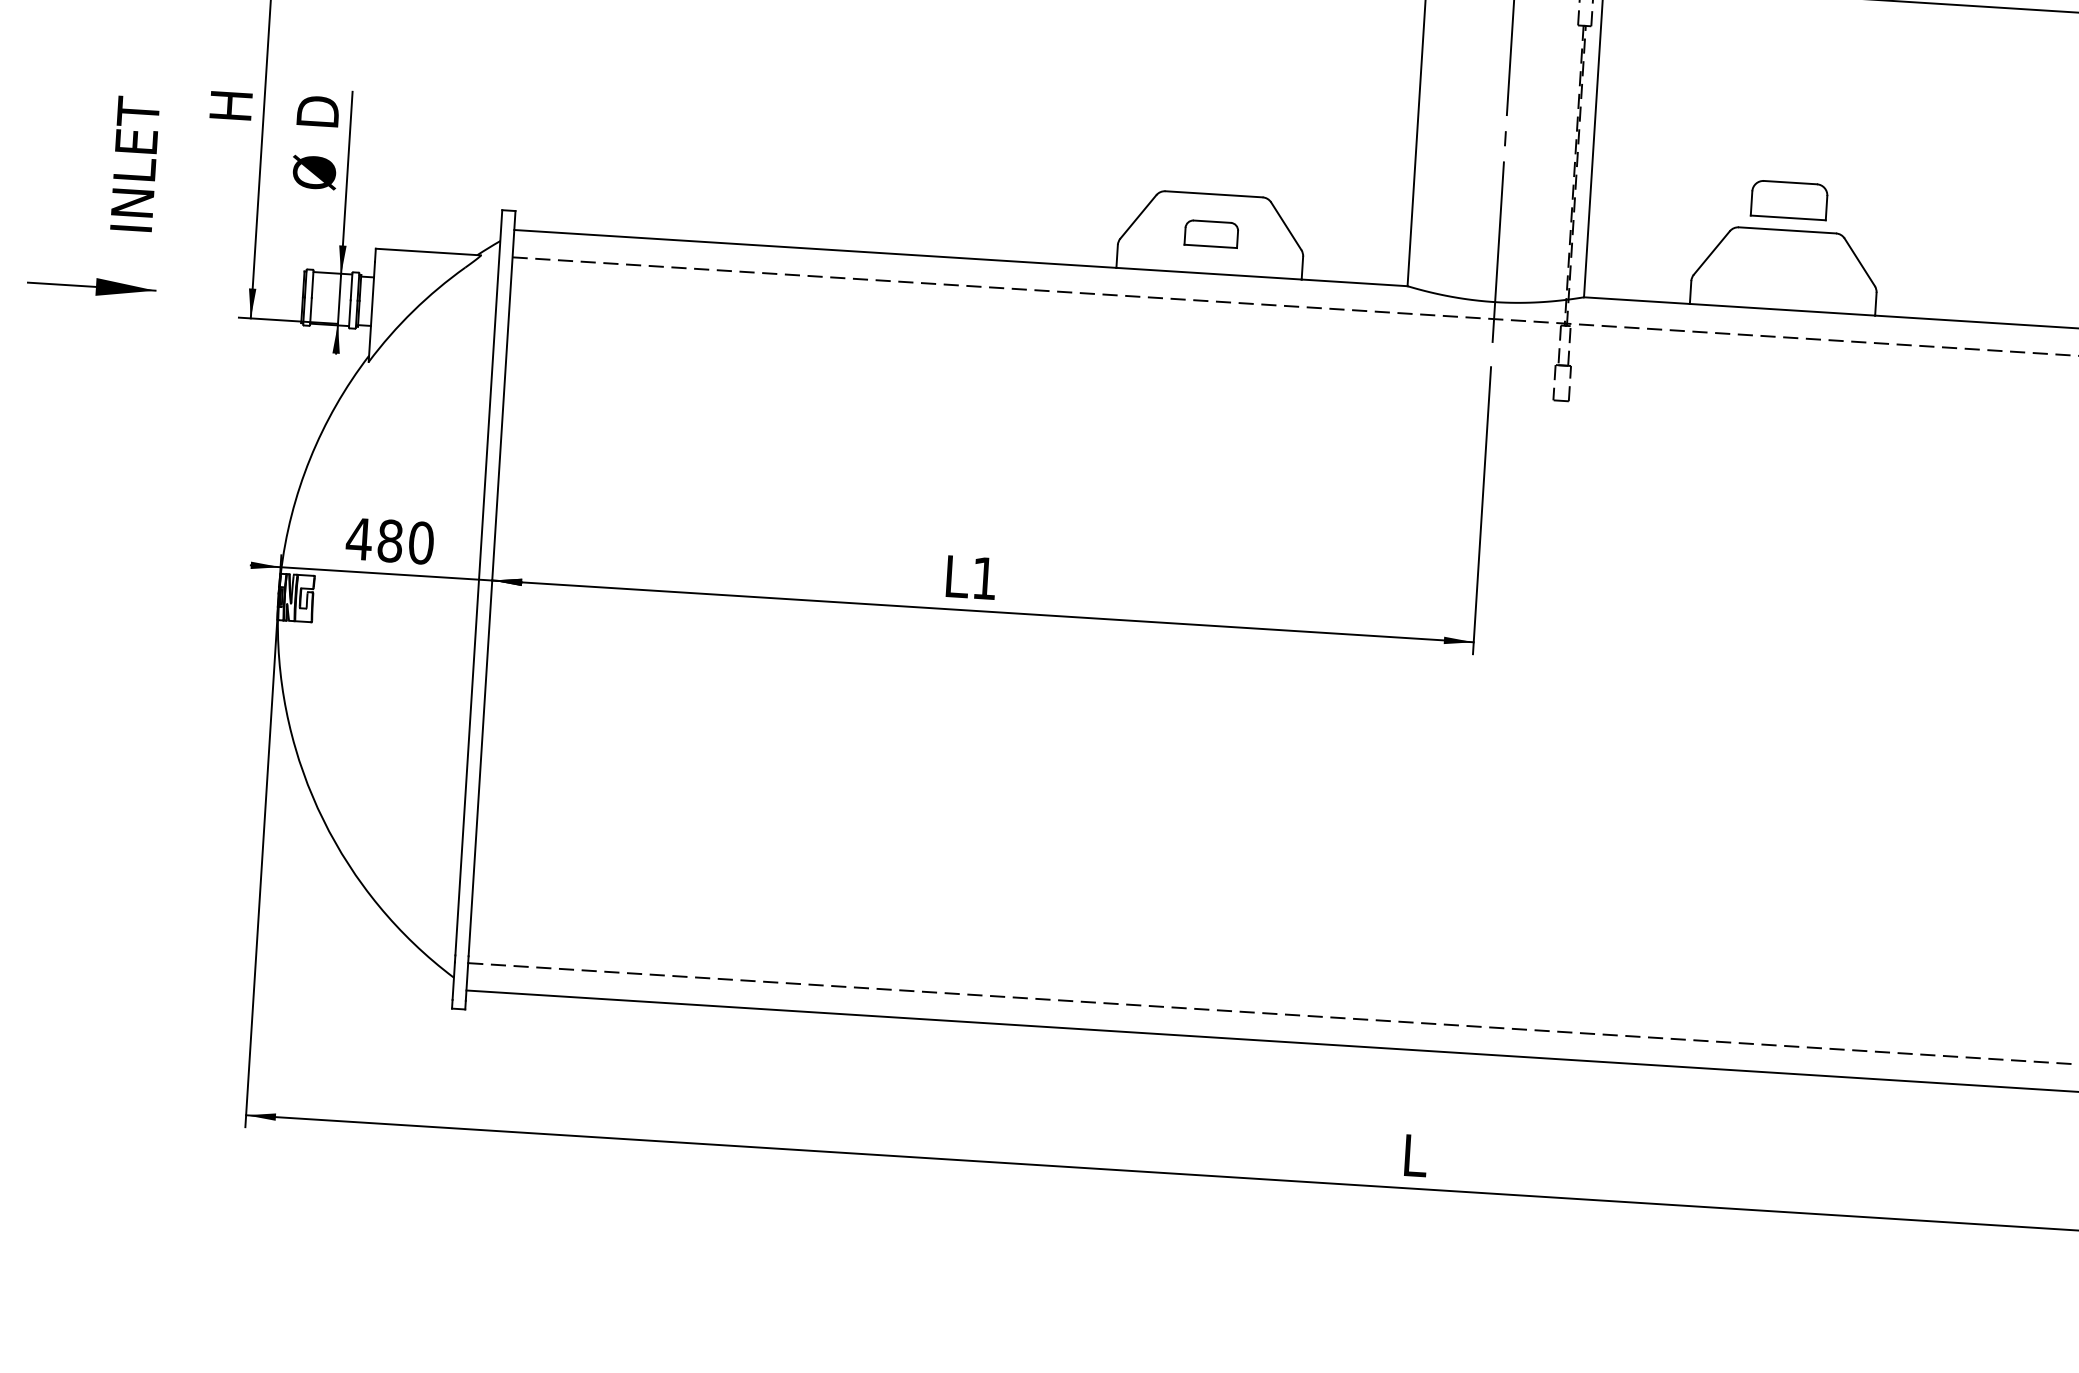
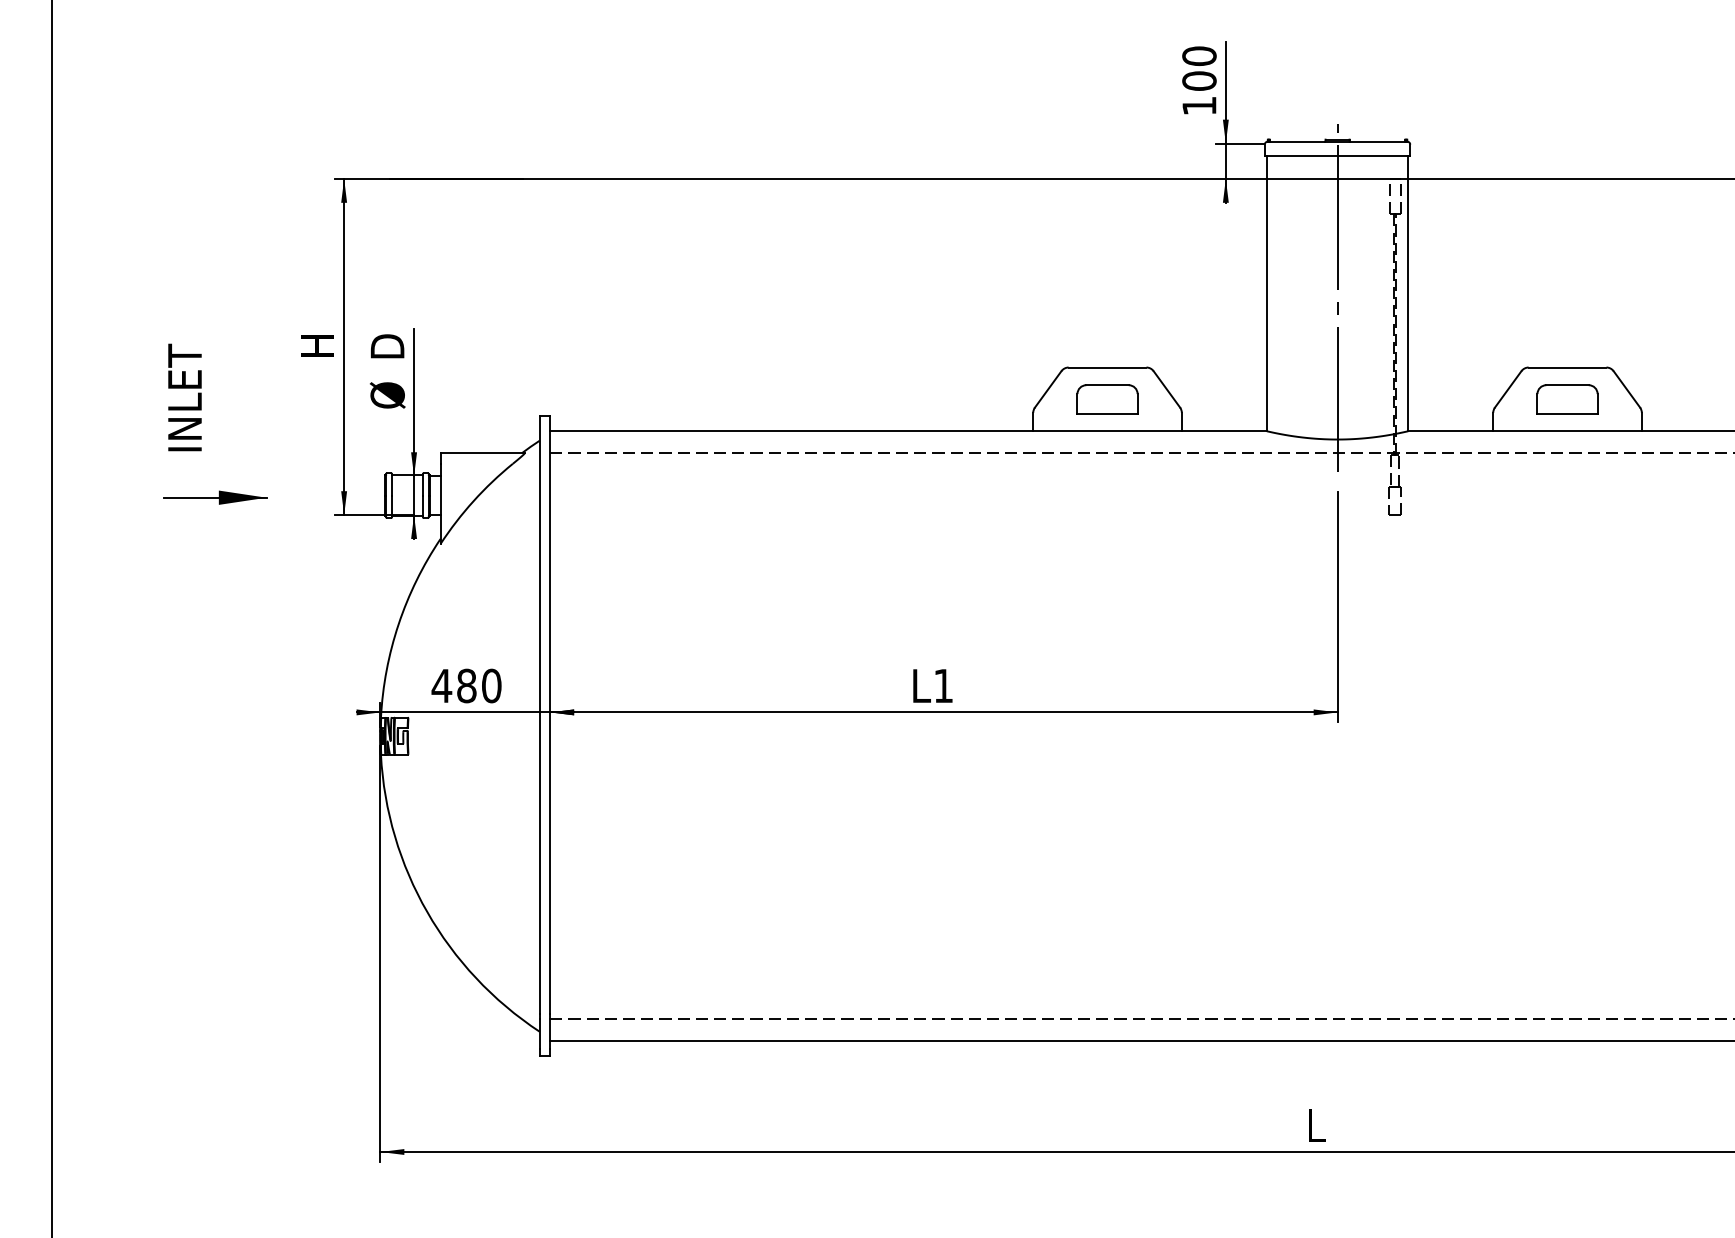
text: (134, 163) -> (184, 397), moved
part: (1789, 200) -> (1567, 399), moved
part: (1211, 234) -> (1107, 399), size x1.43

